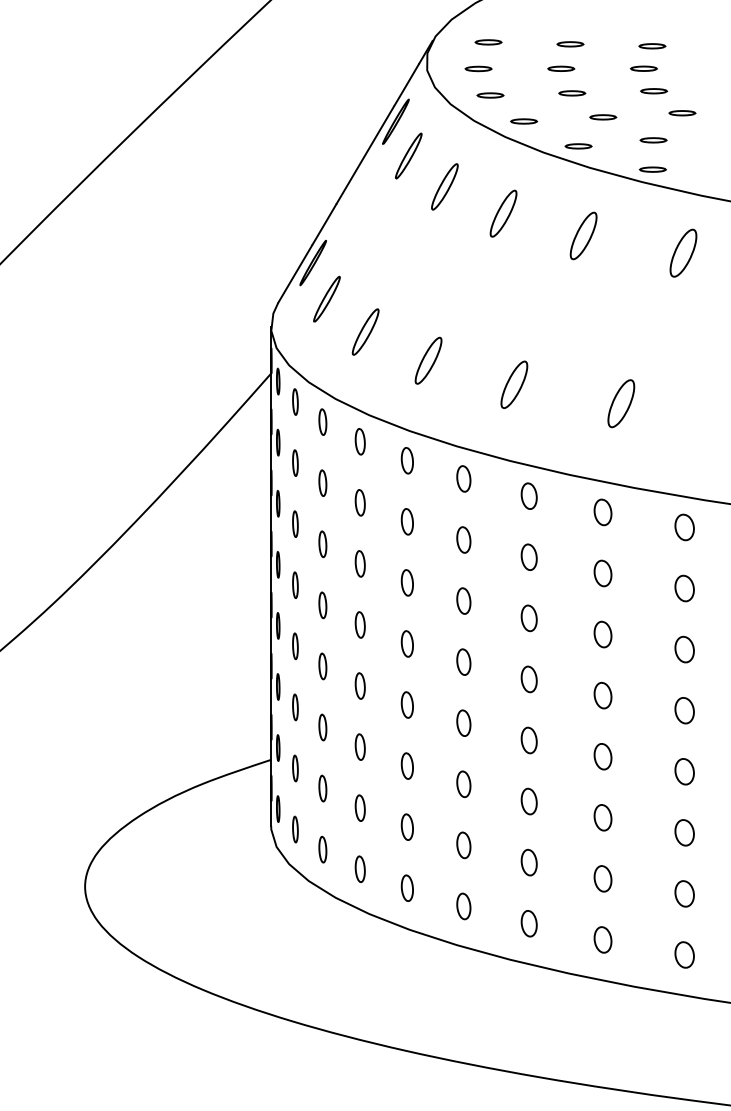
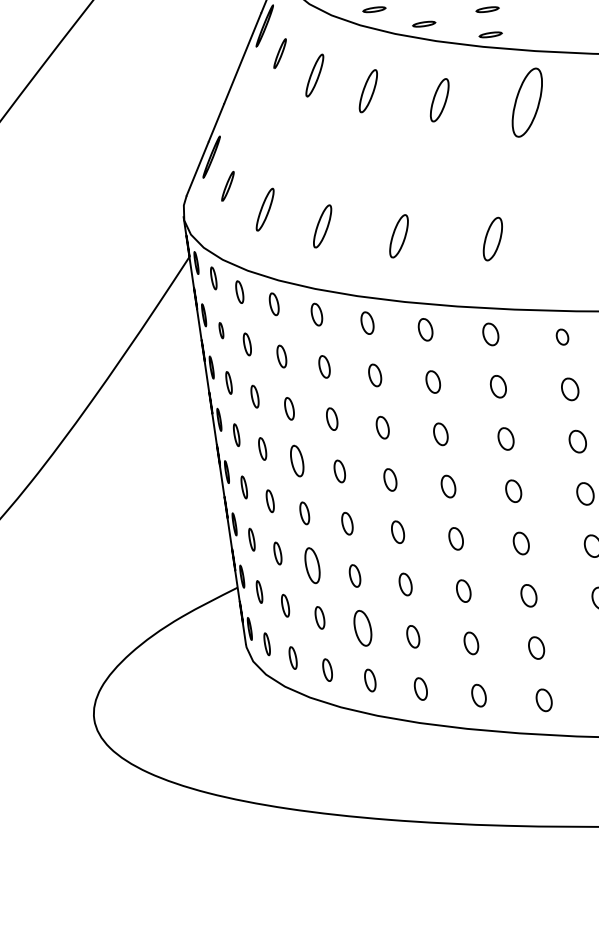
part: (408, 155) -> (279, 53), size x0.7
part: (683, 252) -> (527, 101), size x1.6
part: (326, 298) -> (227, 185), size x0.7
part: (295, 462) -> (221, 330), size x0.7
part: (684, 527) -> (562, 337), size x0.7
part: (359, 624) -> (296, 460), size x1.4
part: (359, 746) -> (311, 565), size x1.6
part: (406, 826) -> (361, 627), size x1.6

